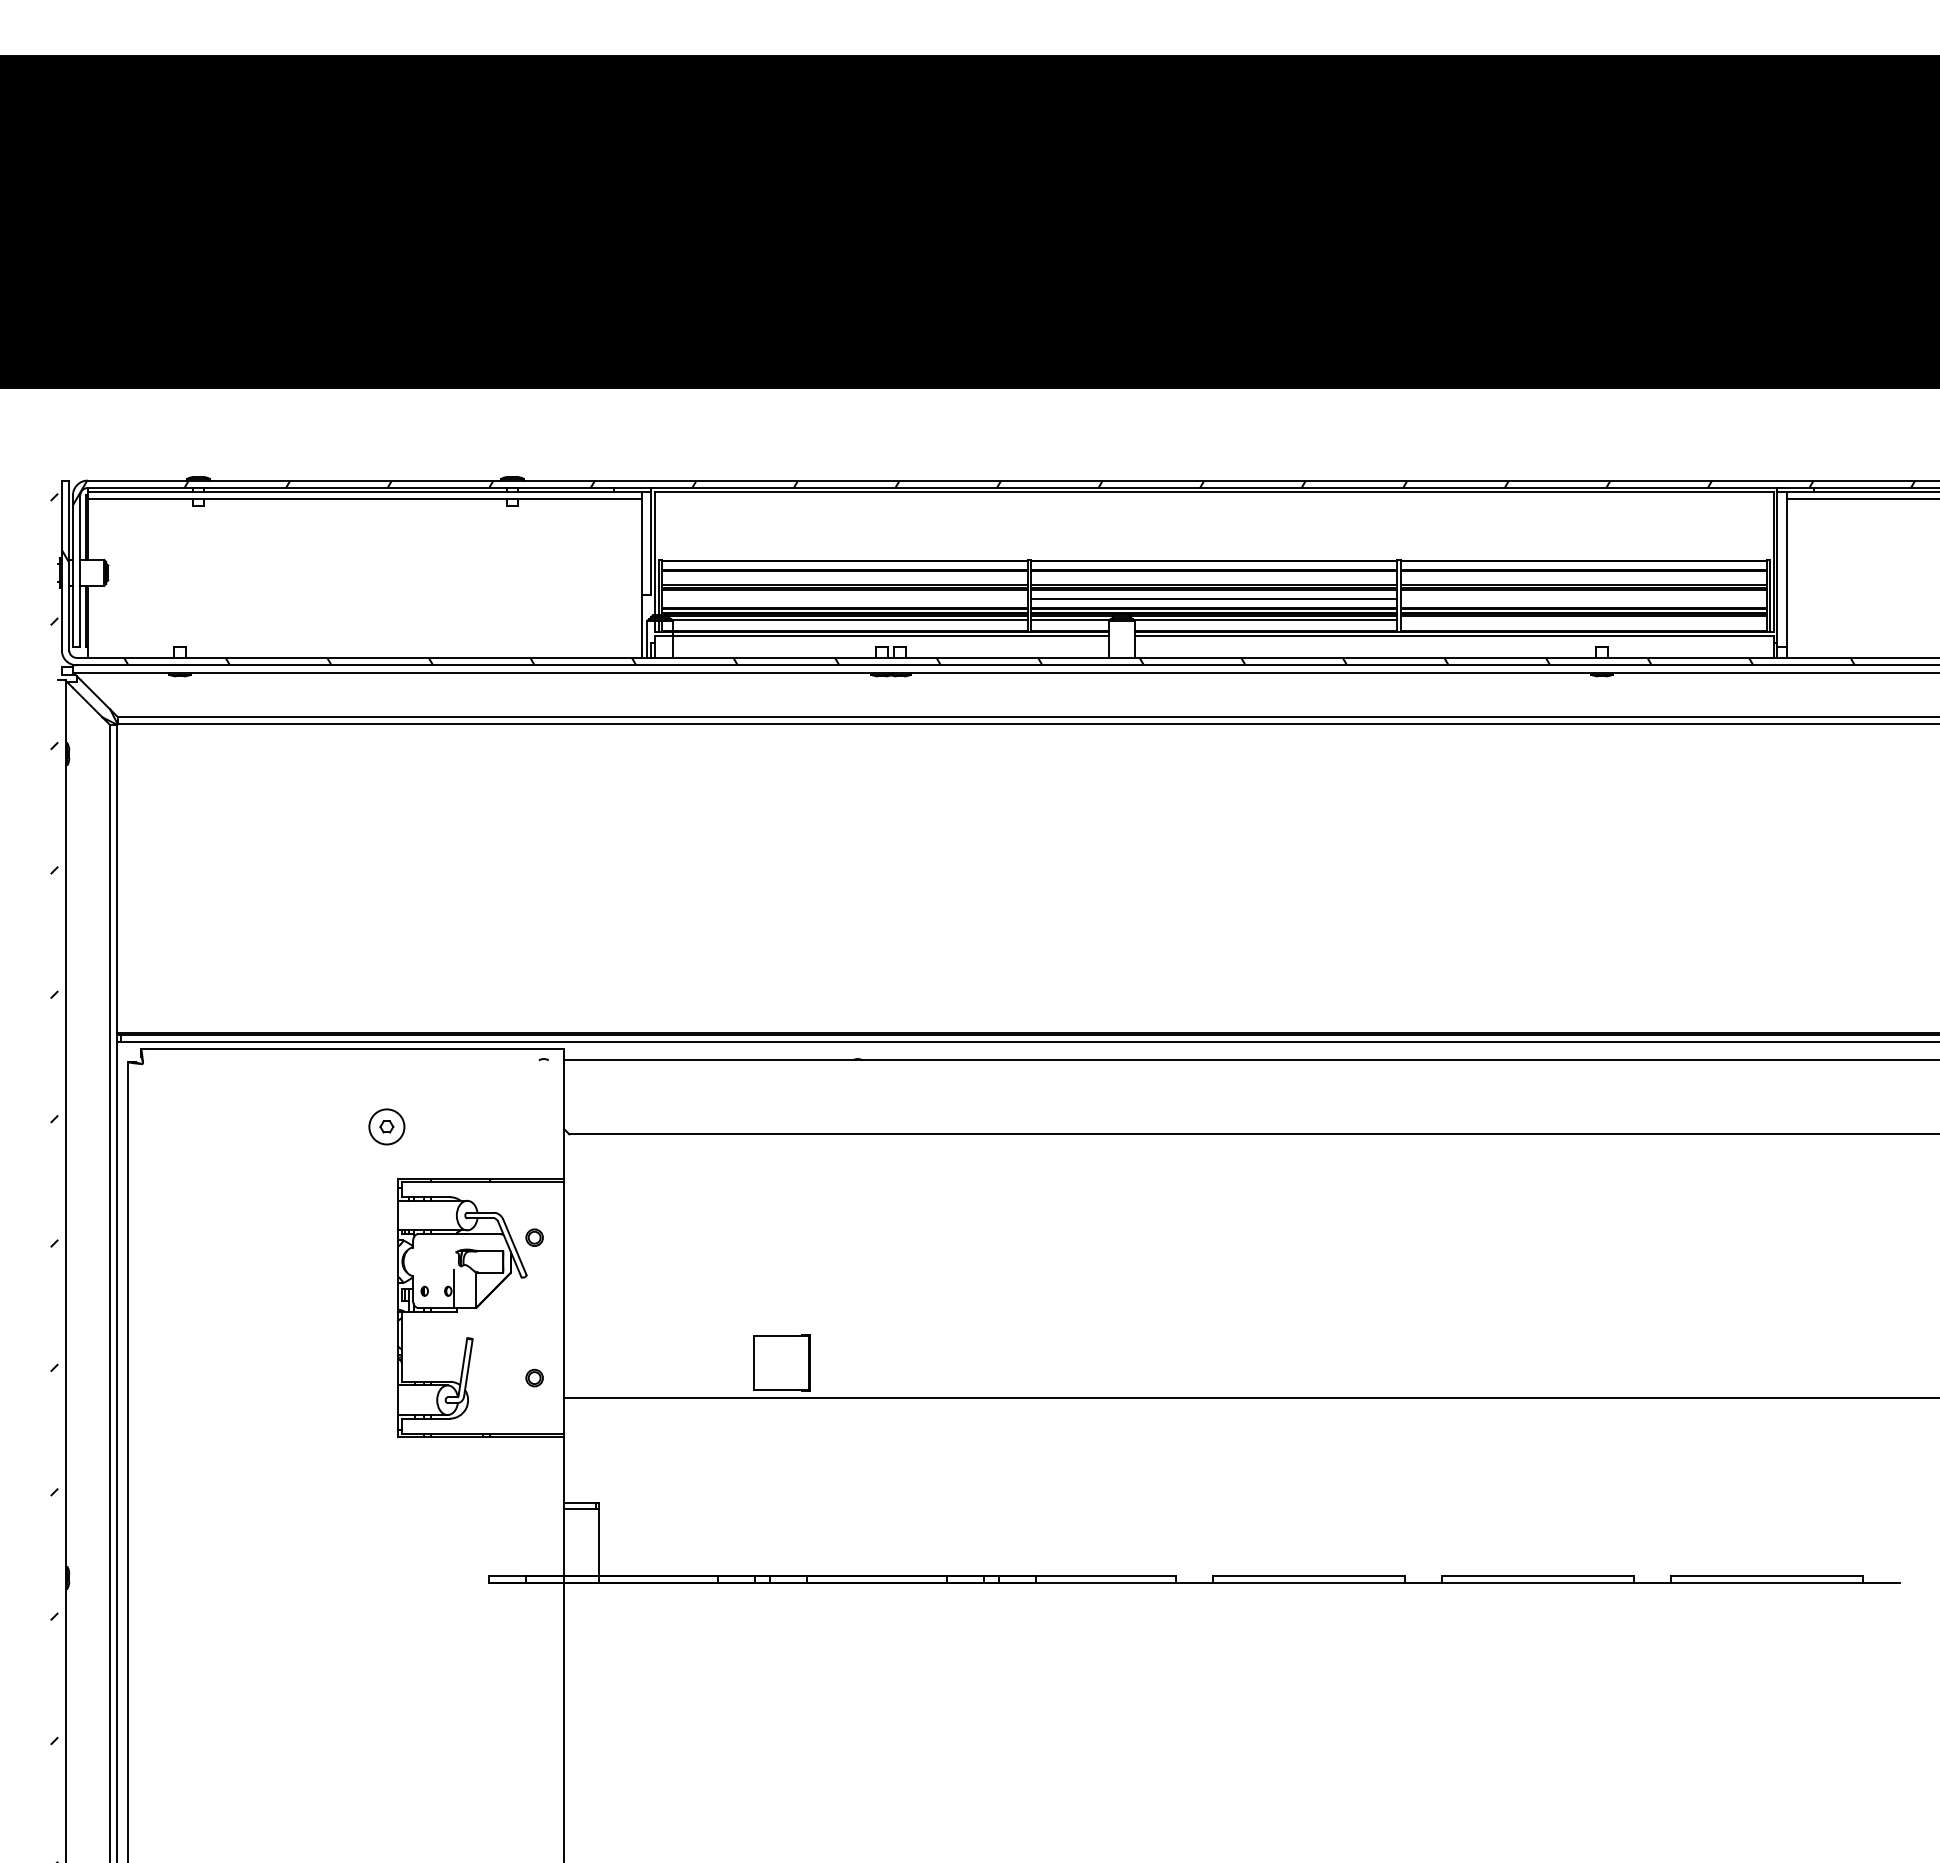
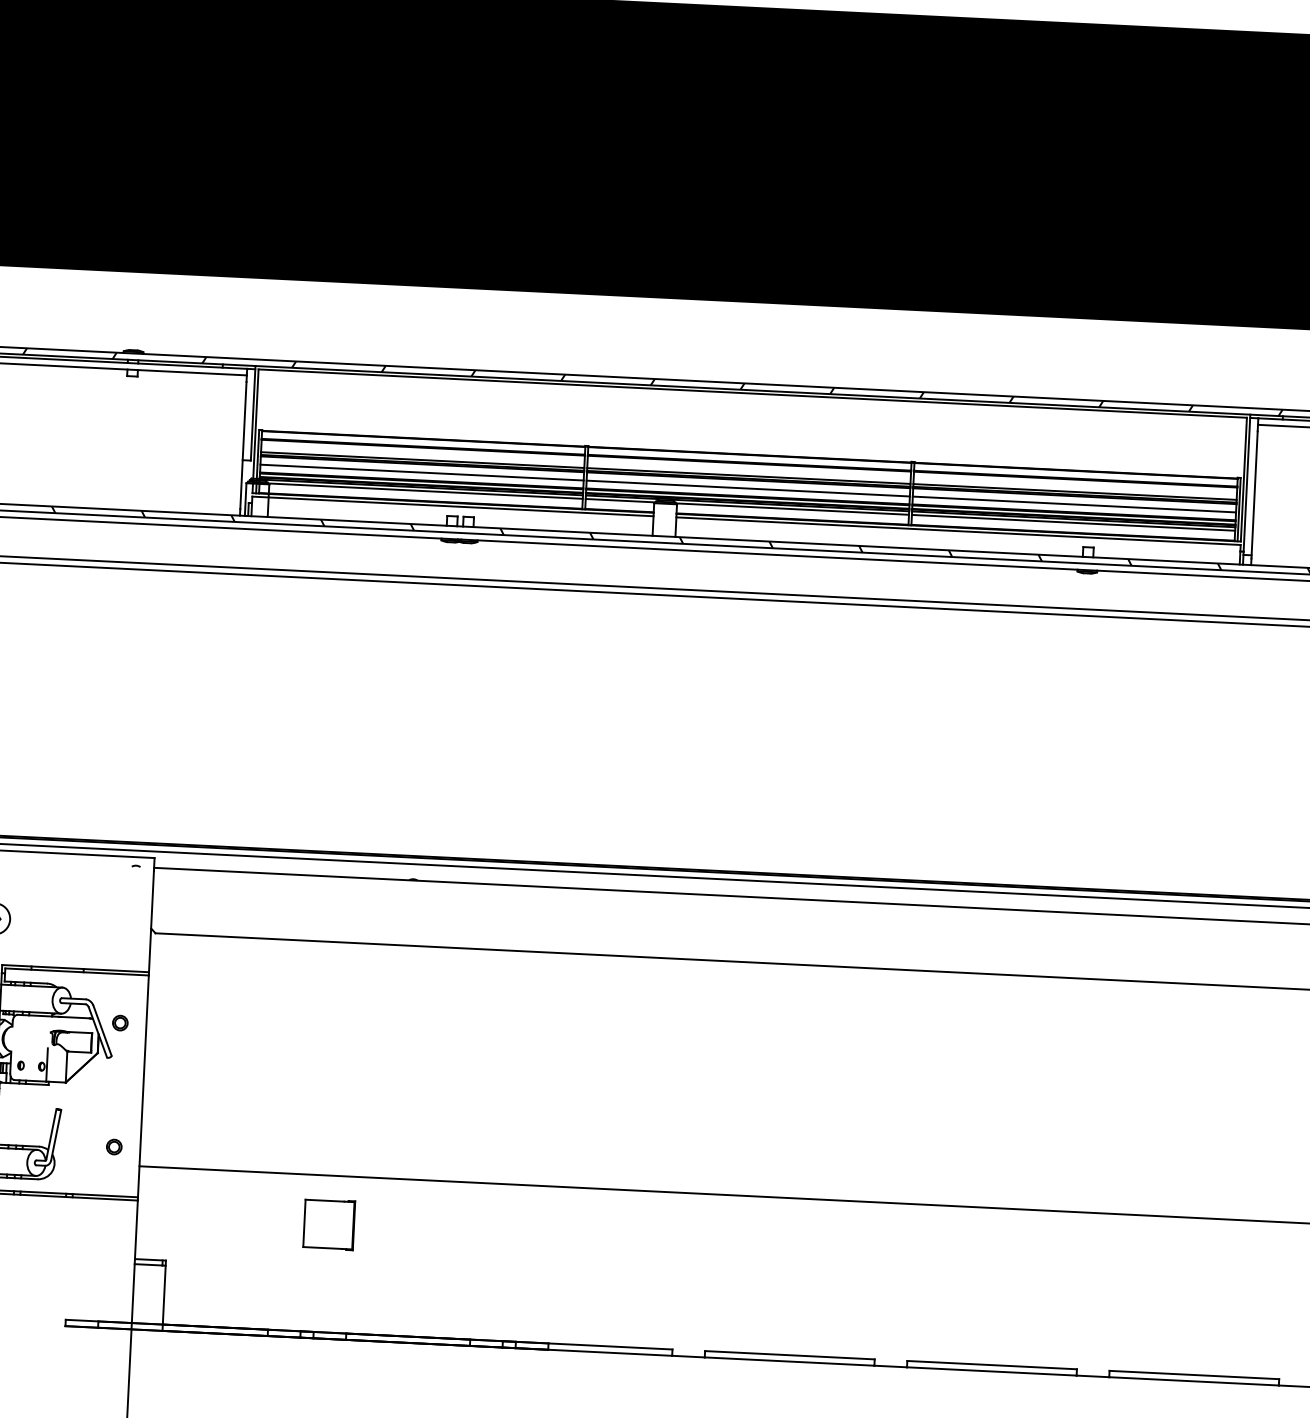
line: (845, 599) -> (422, 472), added
line: (1583, 599) -> (1074, 504), added
line: (1583, 619) -> (1073, 522), added
part: (781, 1362) -> (329, 1224), moved

